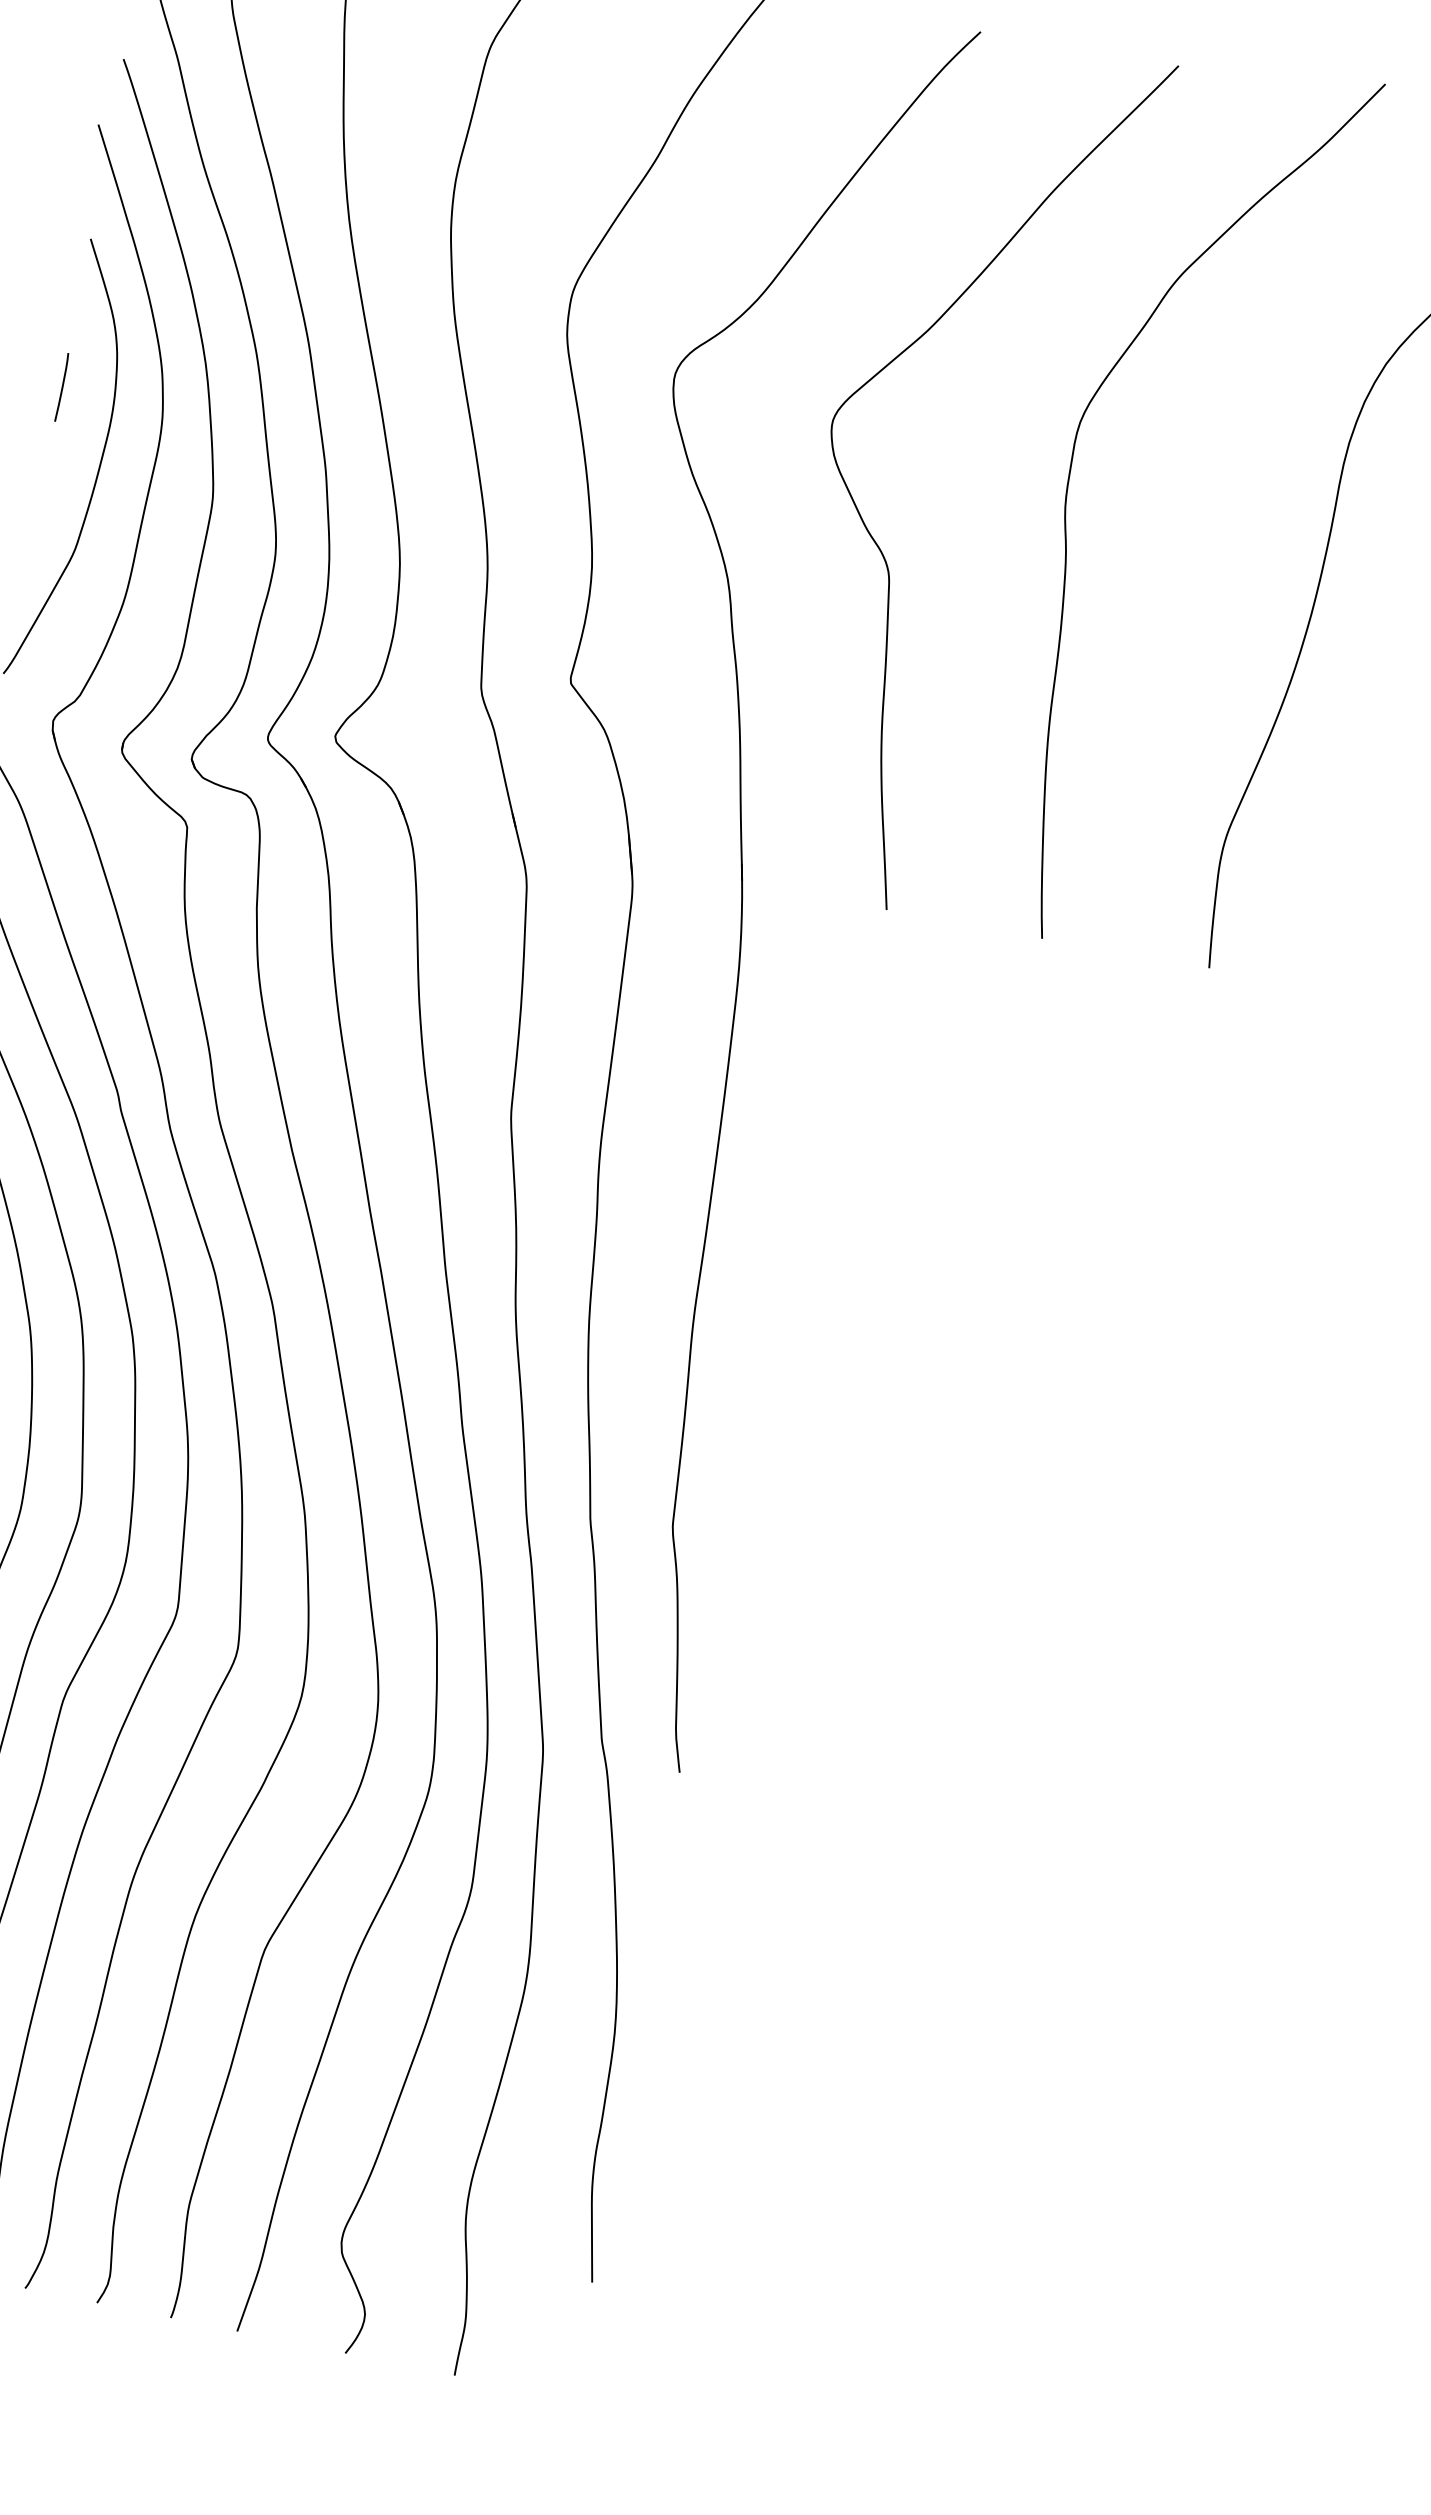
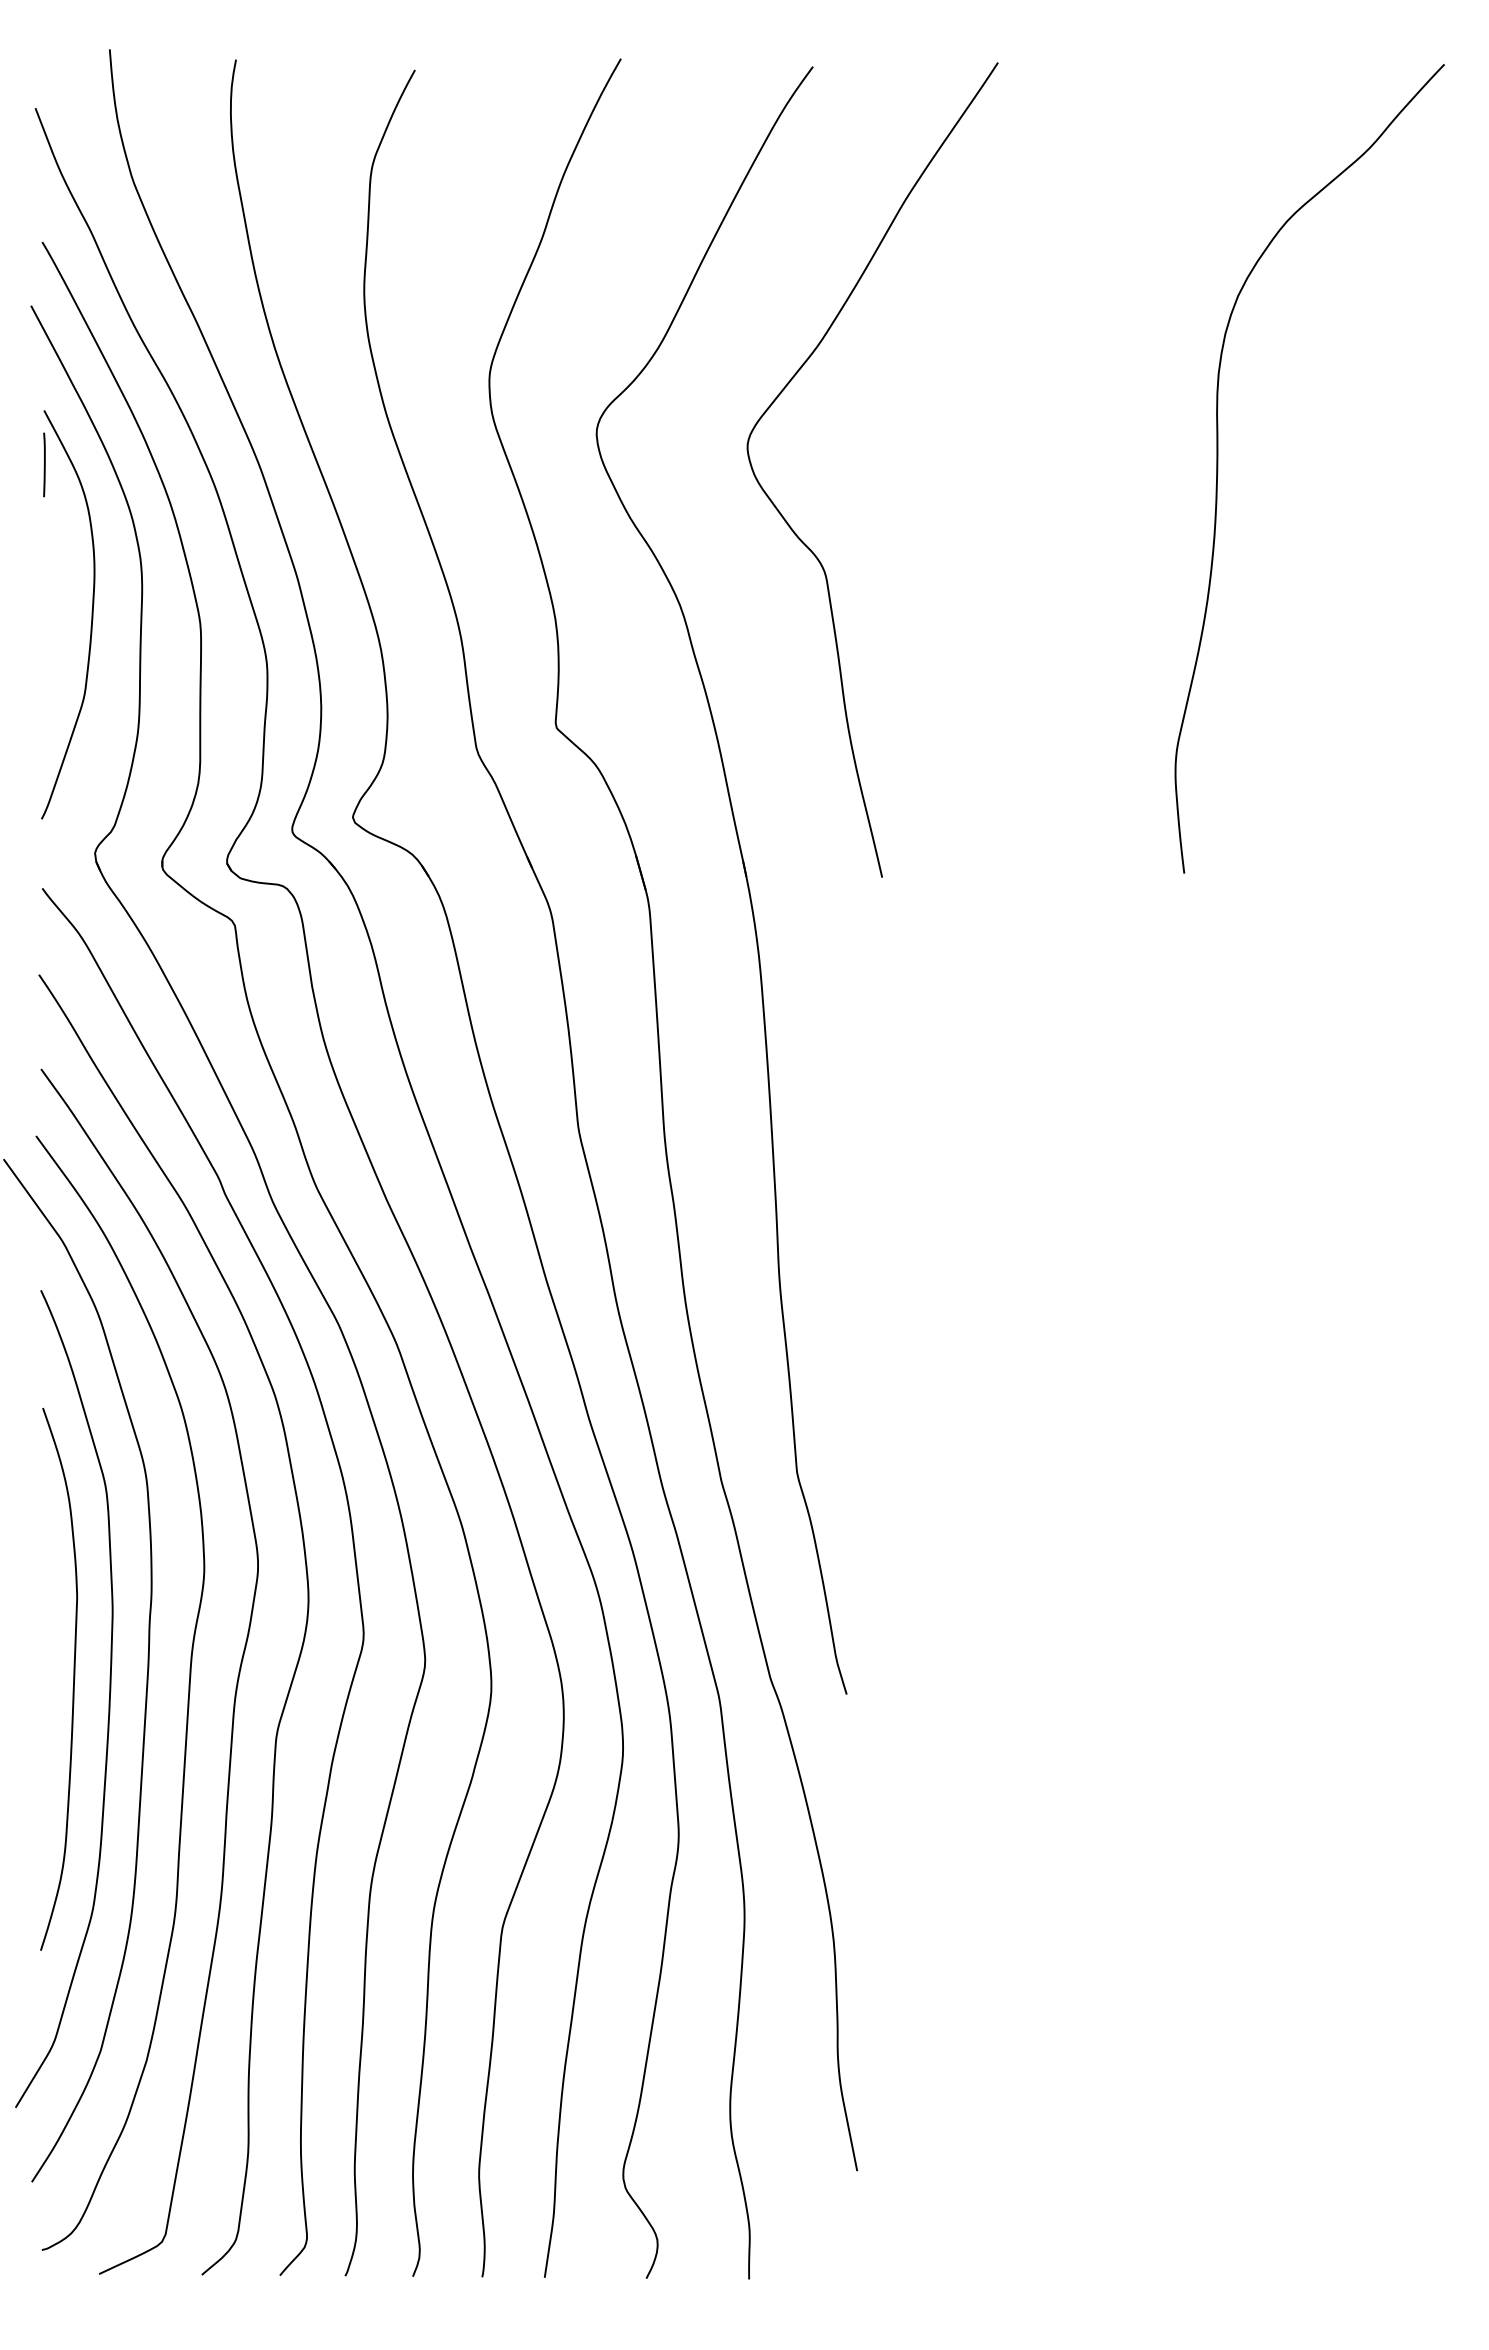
line: (62, 386) -> (44, 464), moved
curve: (1067, 498) -> (973, 473), removed

